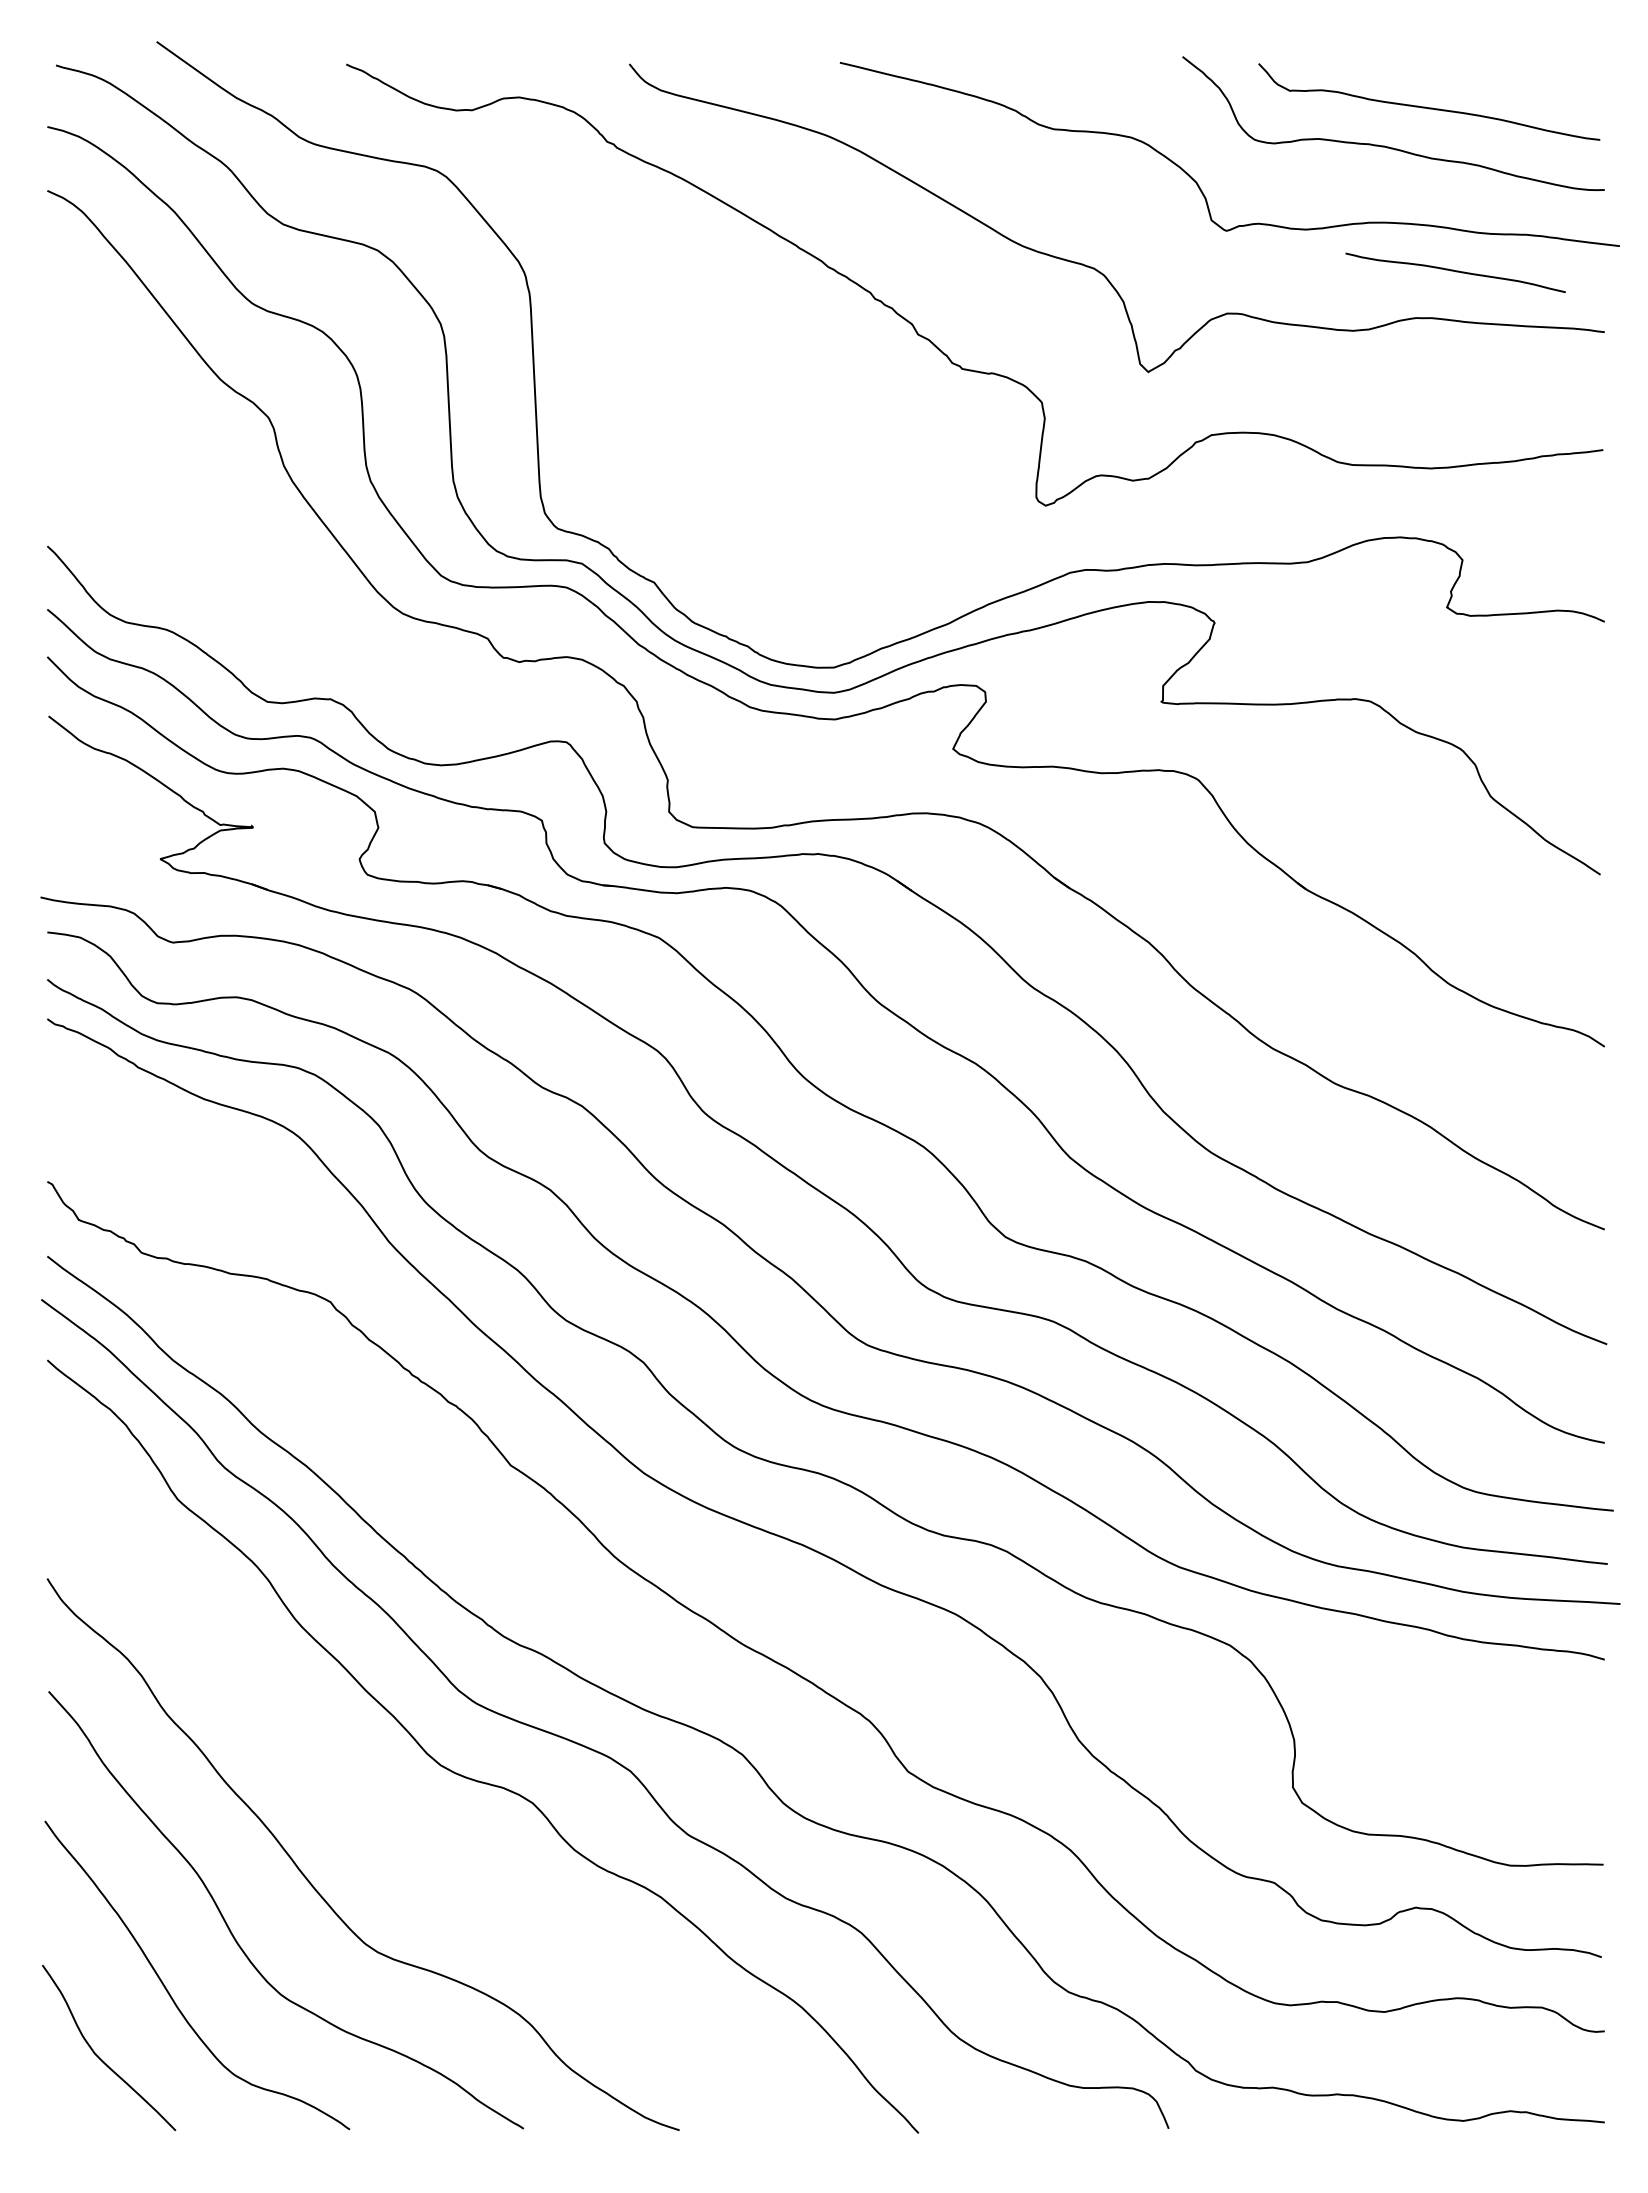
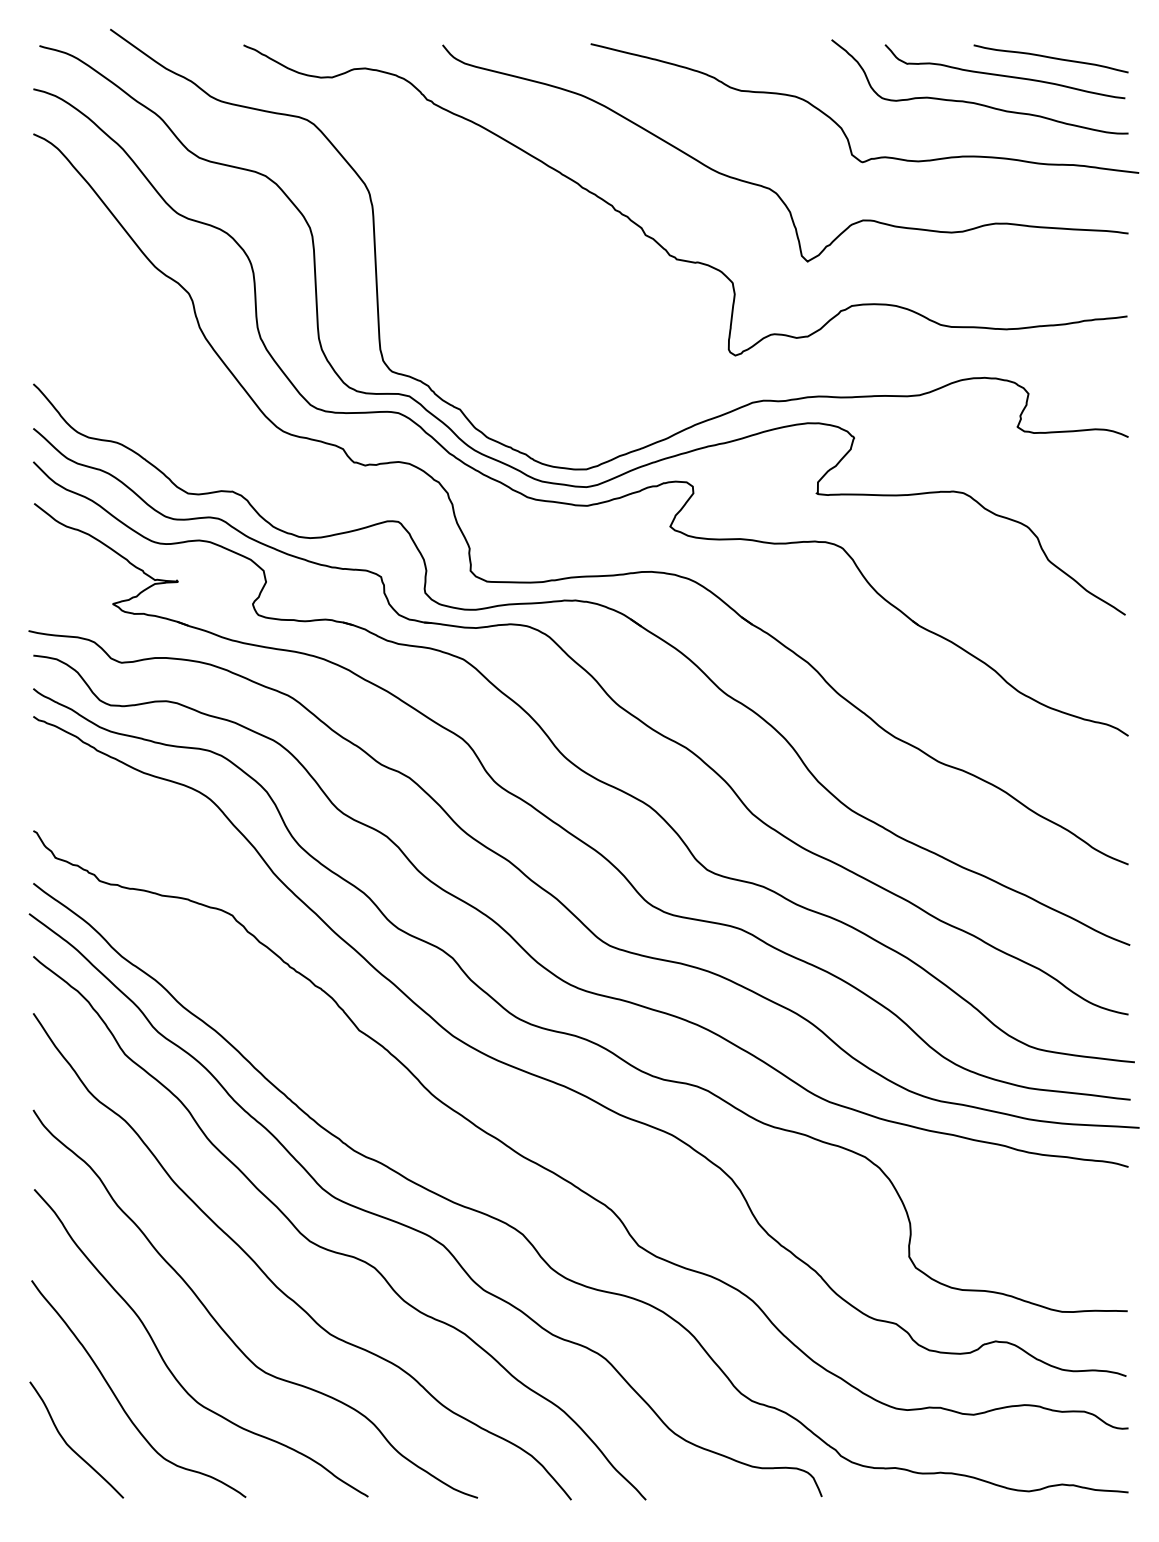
curve: (1455, 271) -> (1050, 57), moved
curve: (390, 1825) -> (274, 1283), added

